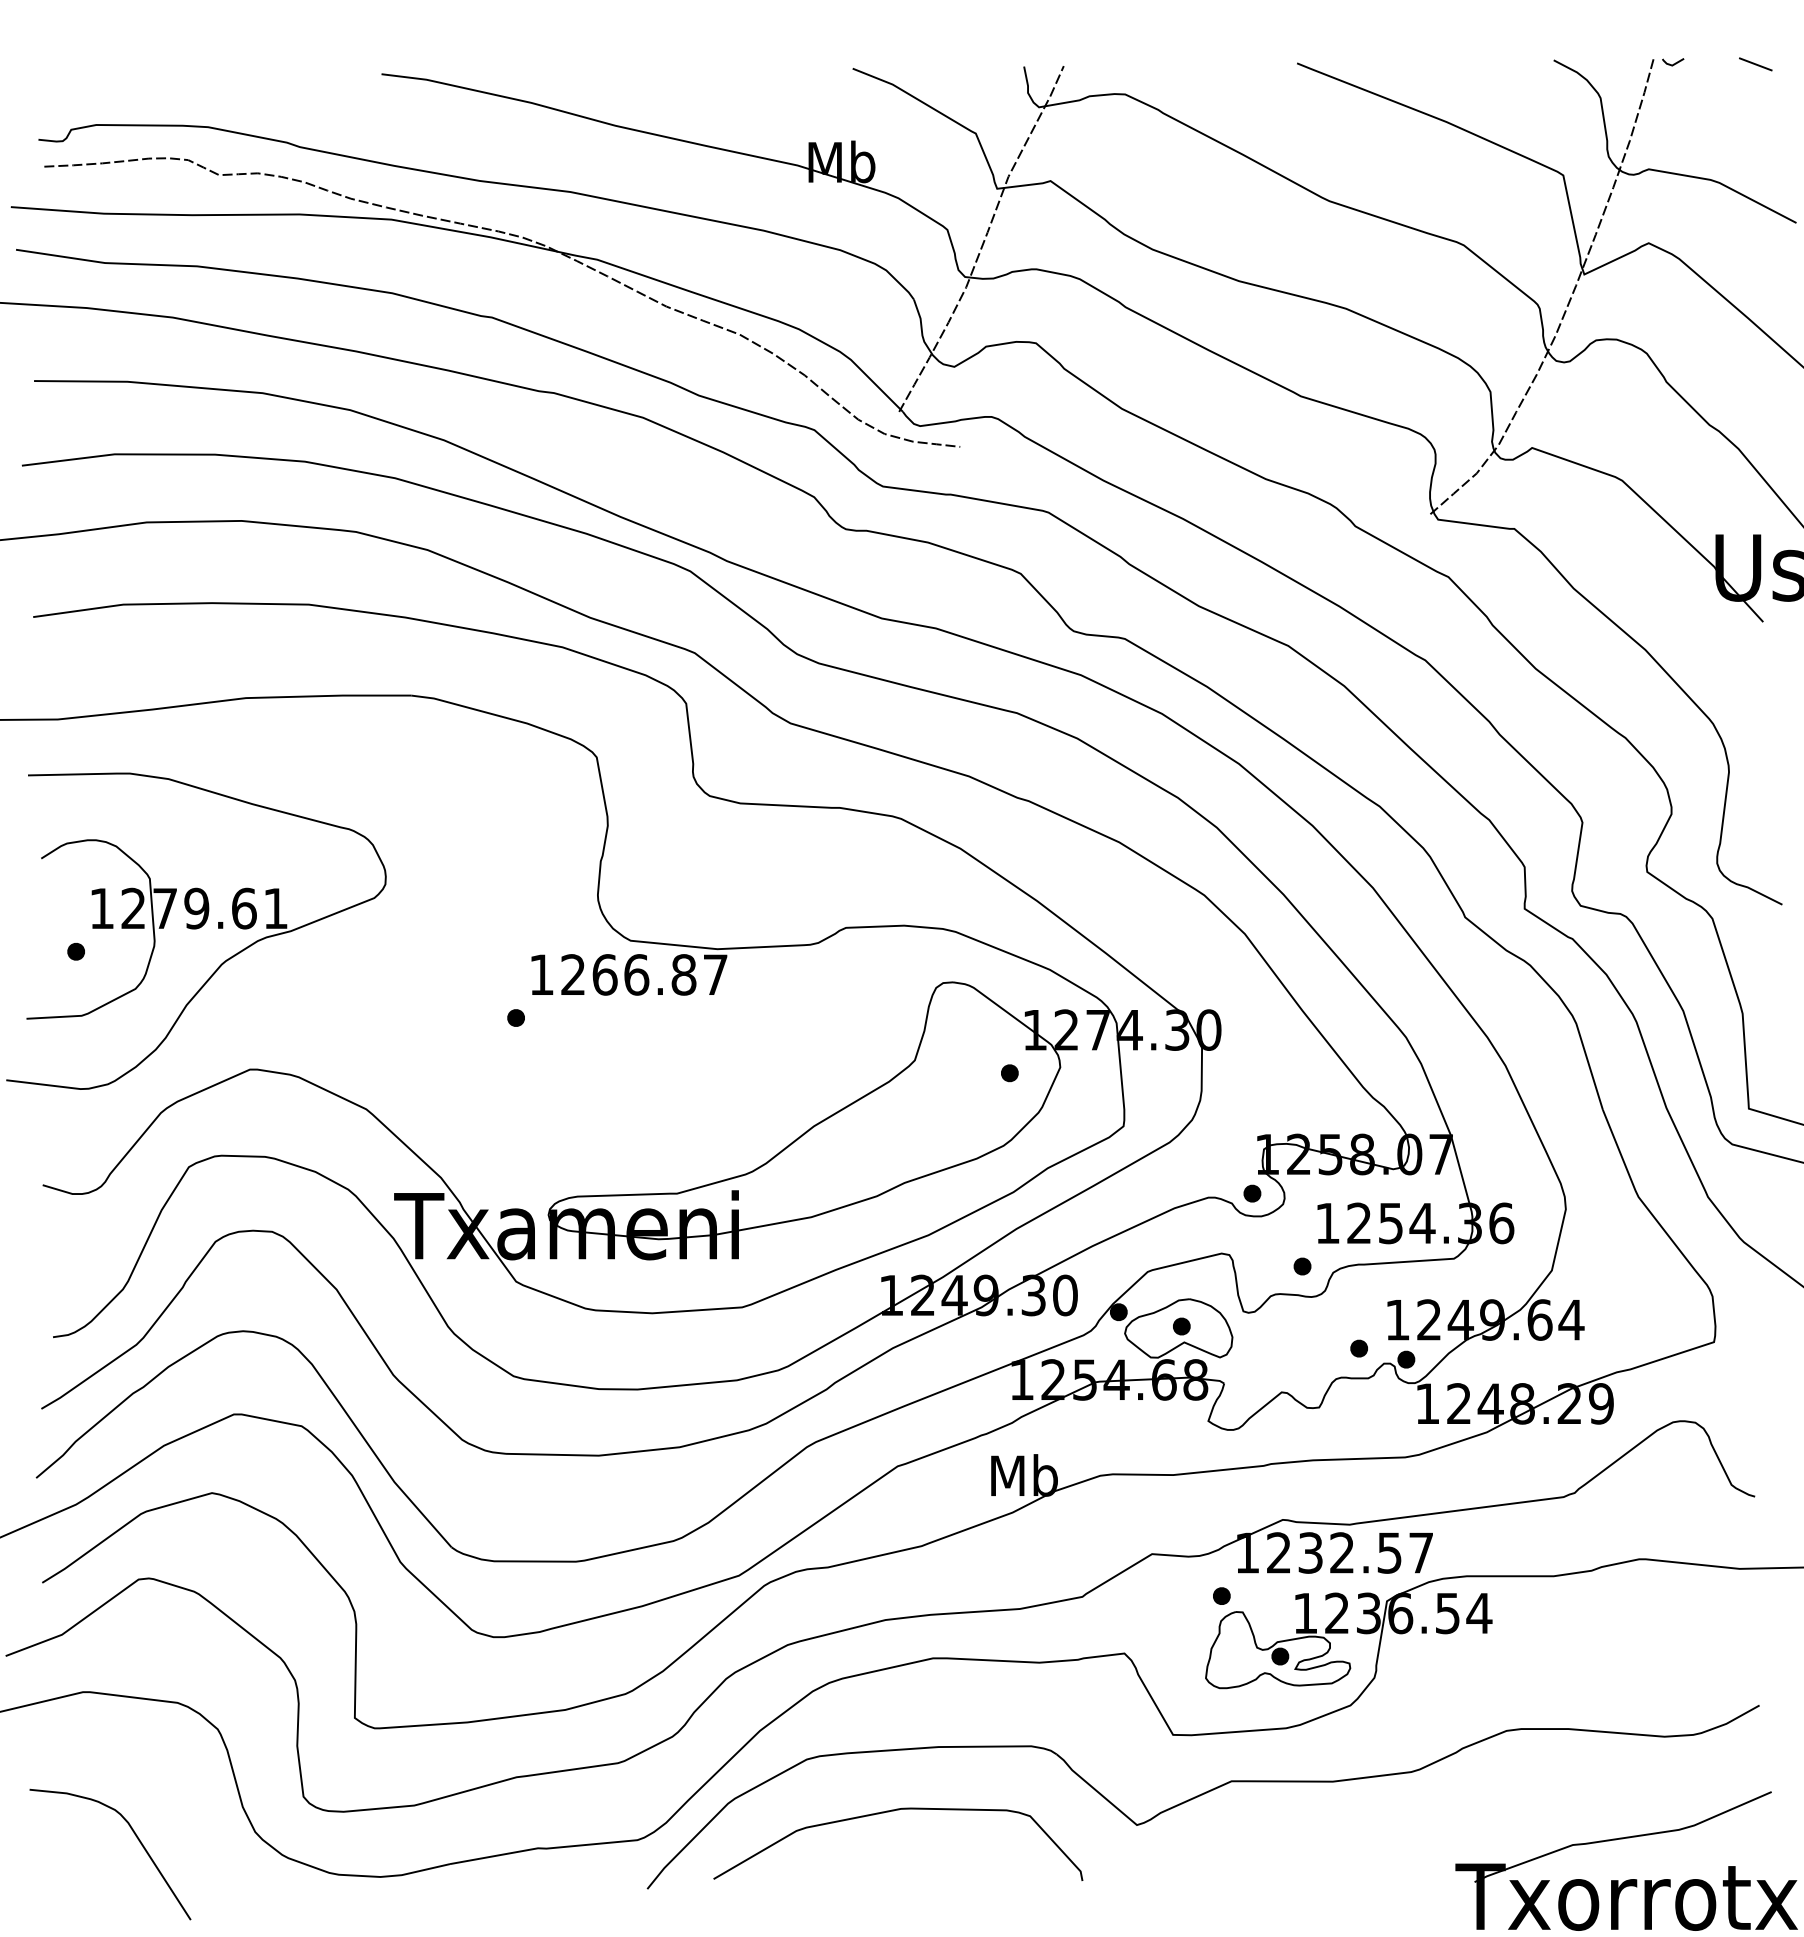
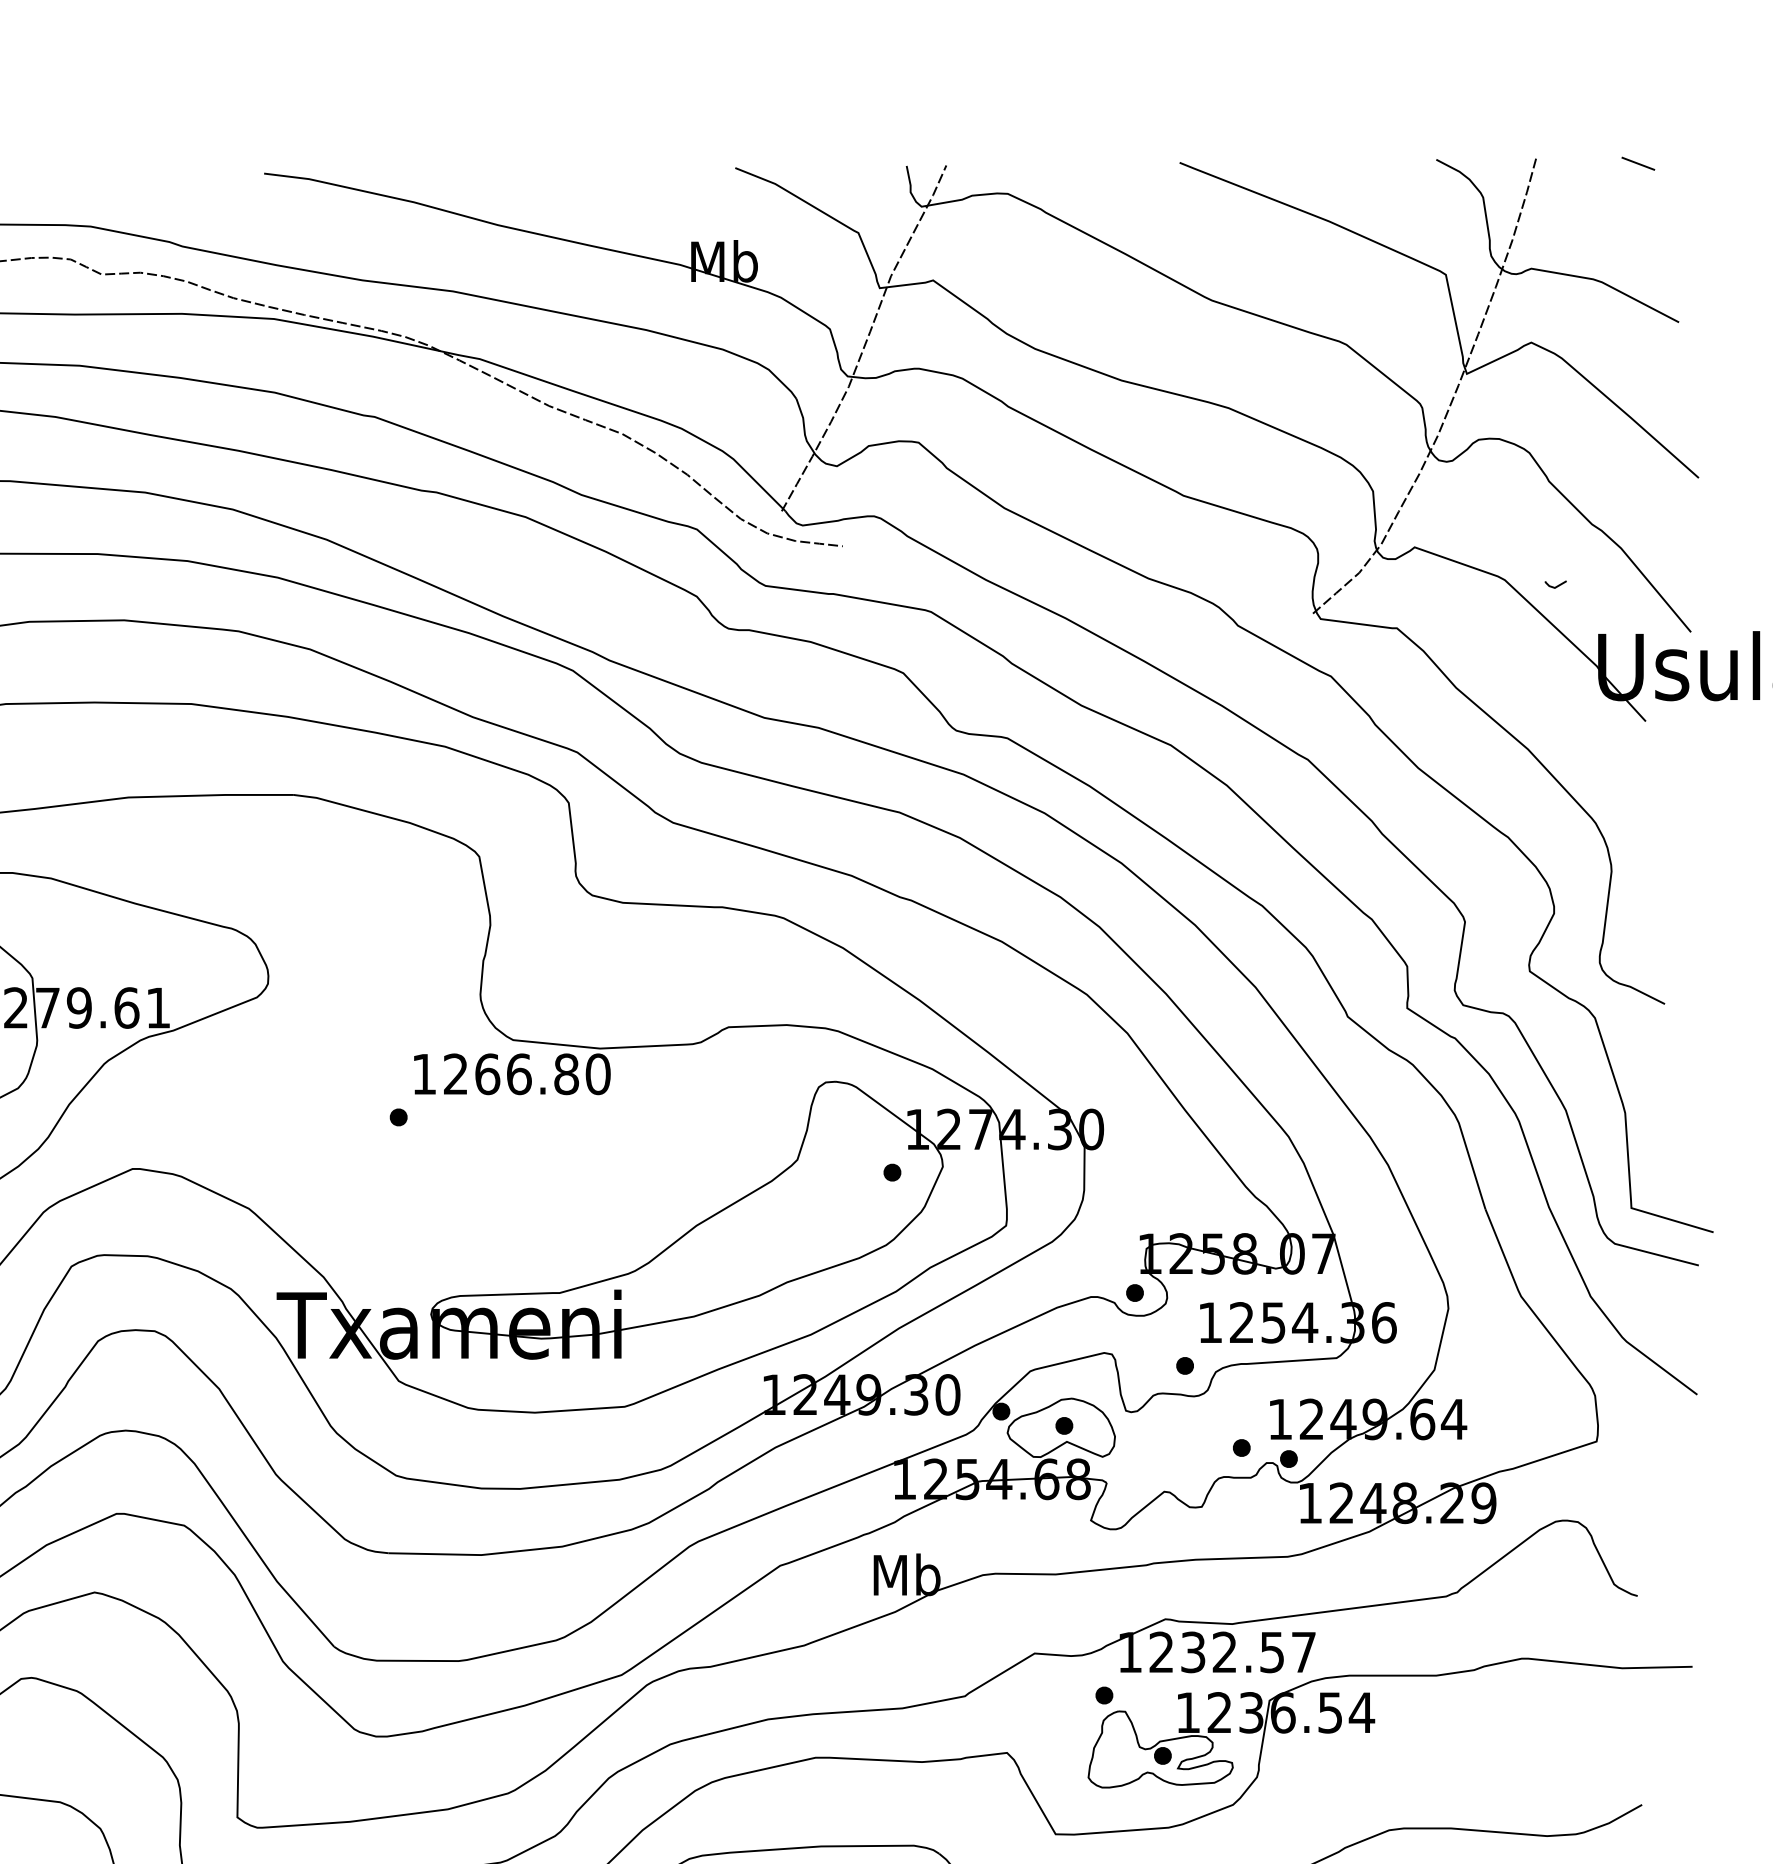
line: (1673, 63) -> (1556, 585), moved
text: (715, 974) -> (598, 1073), 1266.87 -> 1266.80

